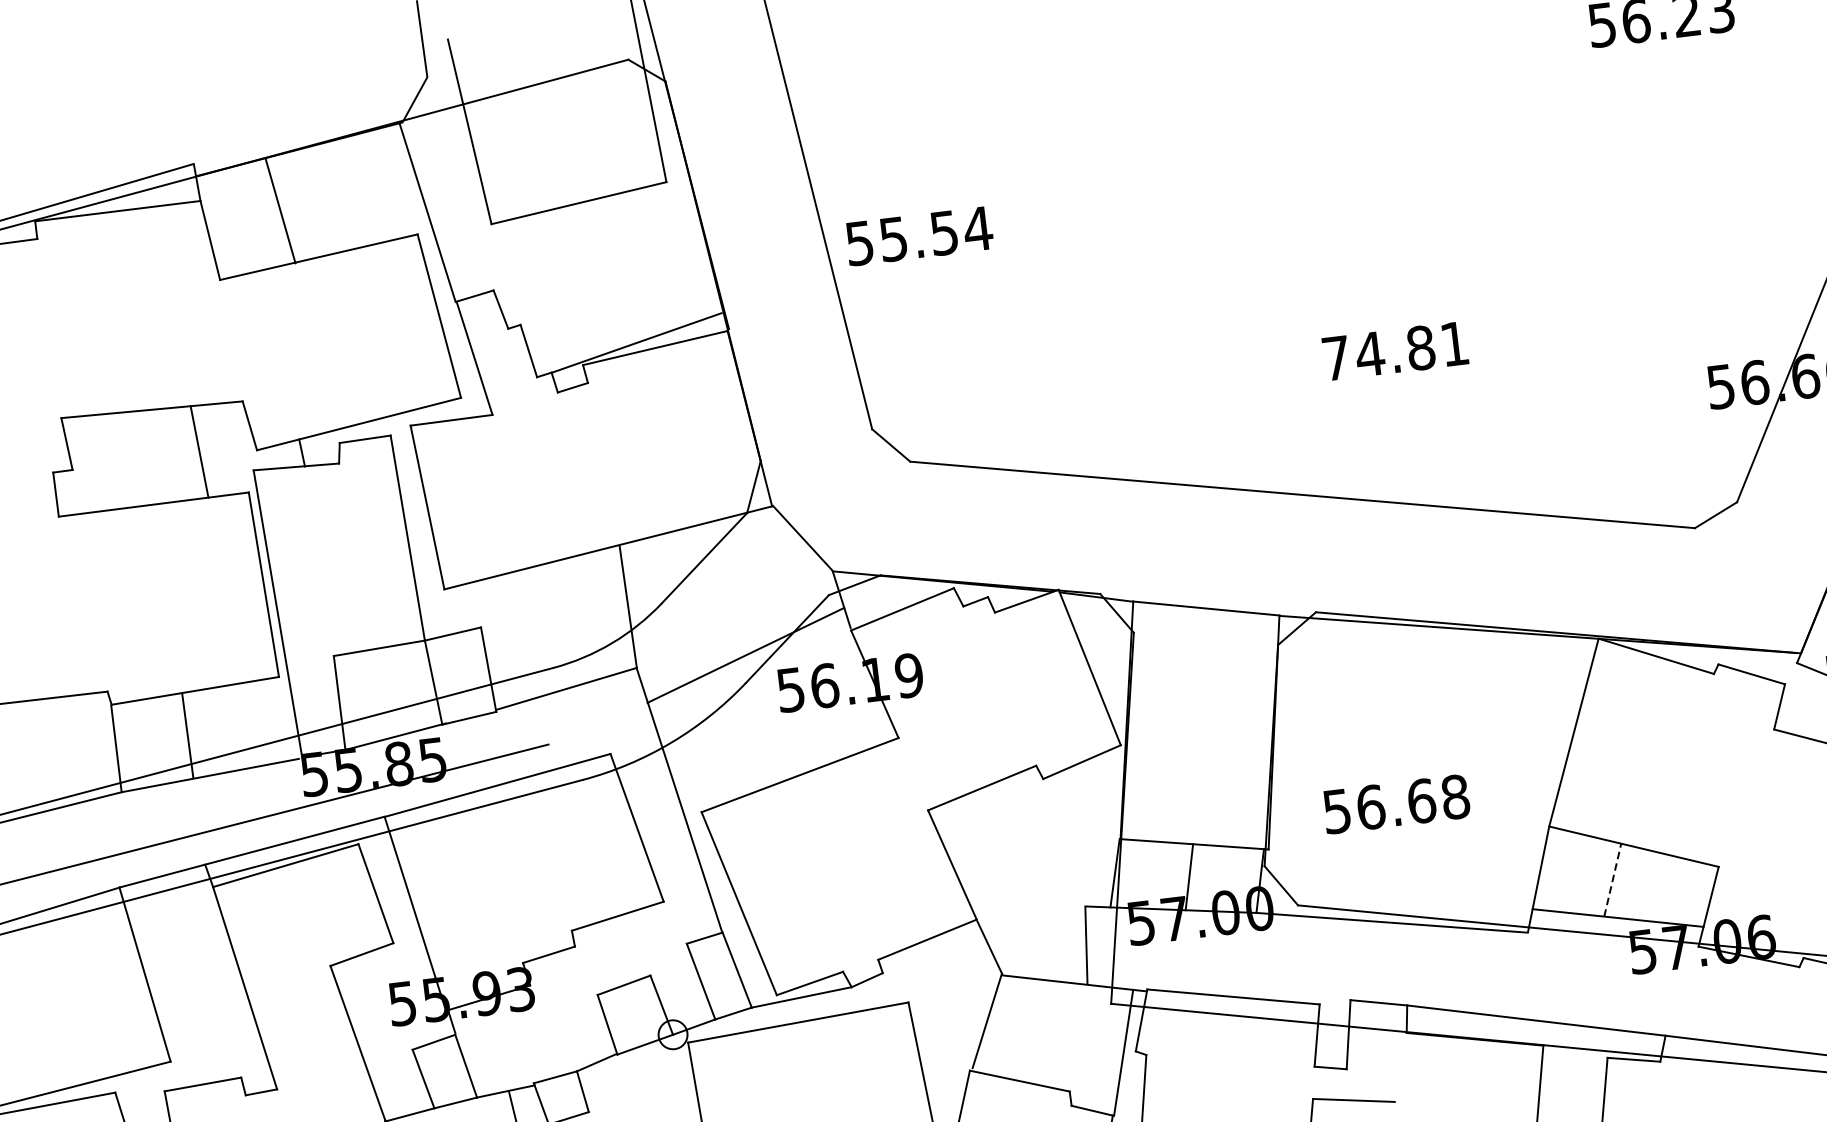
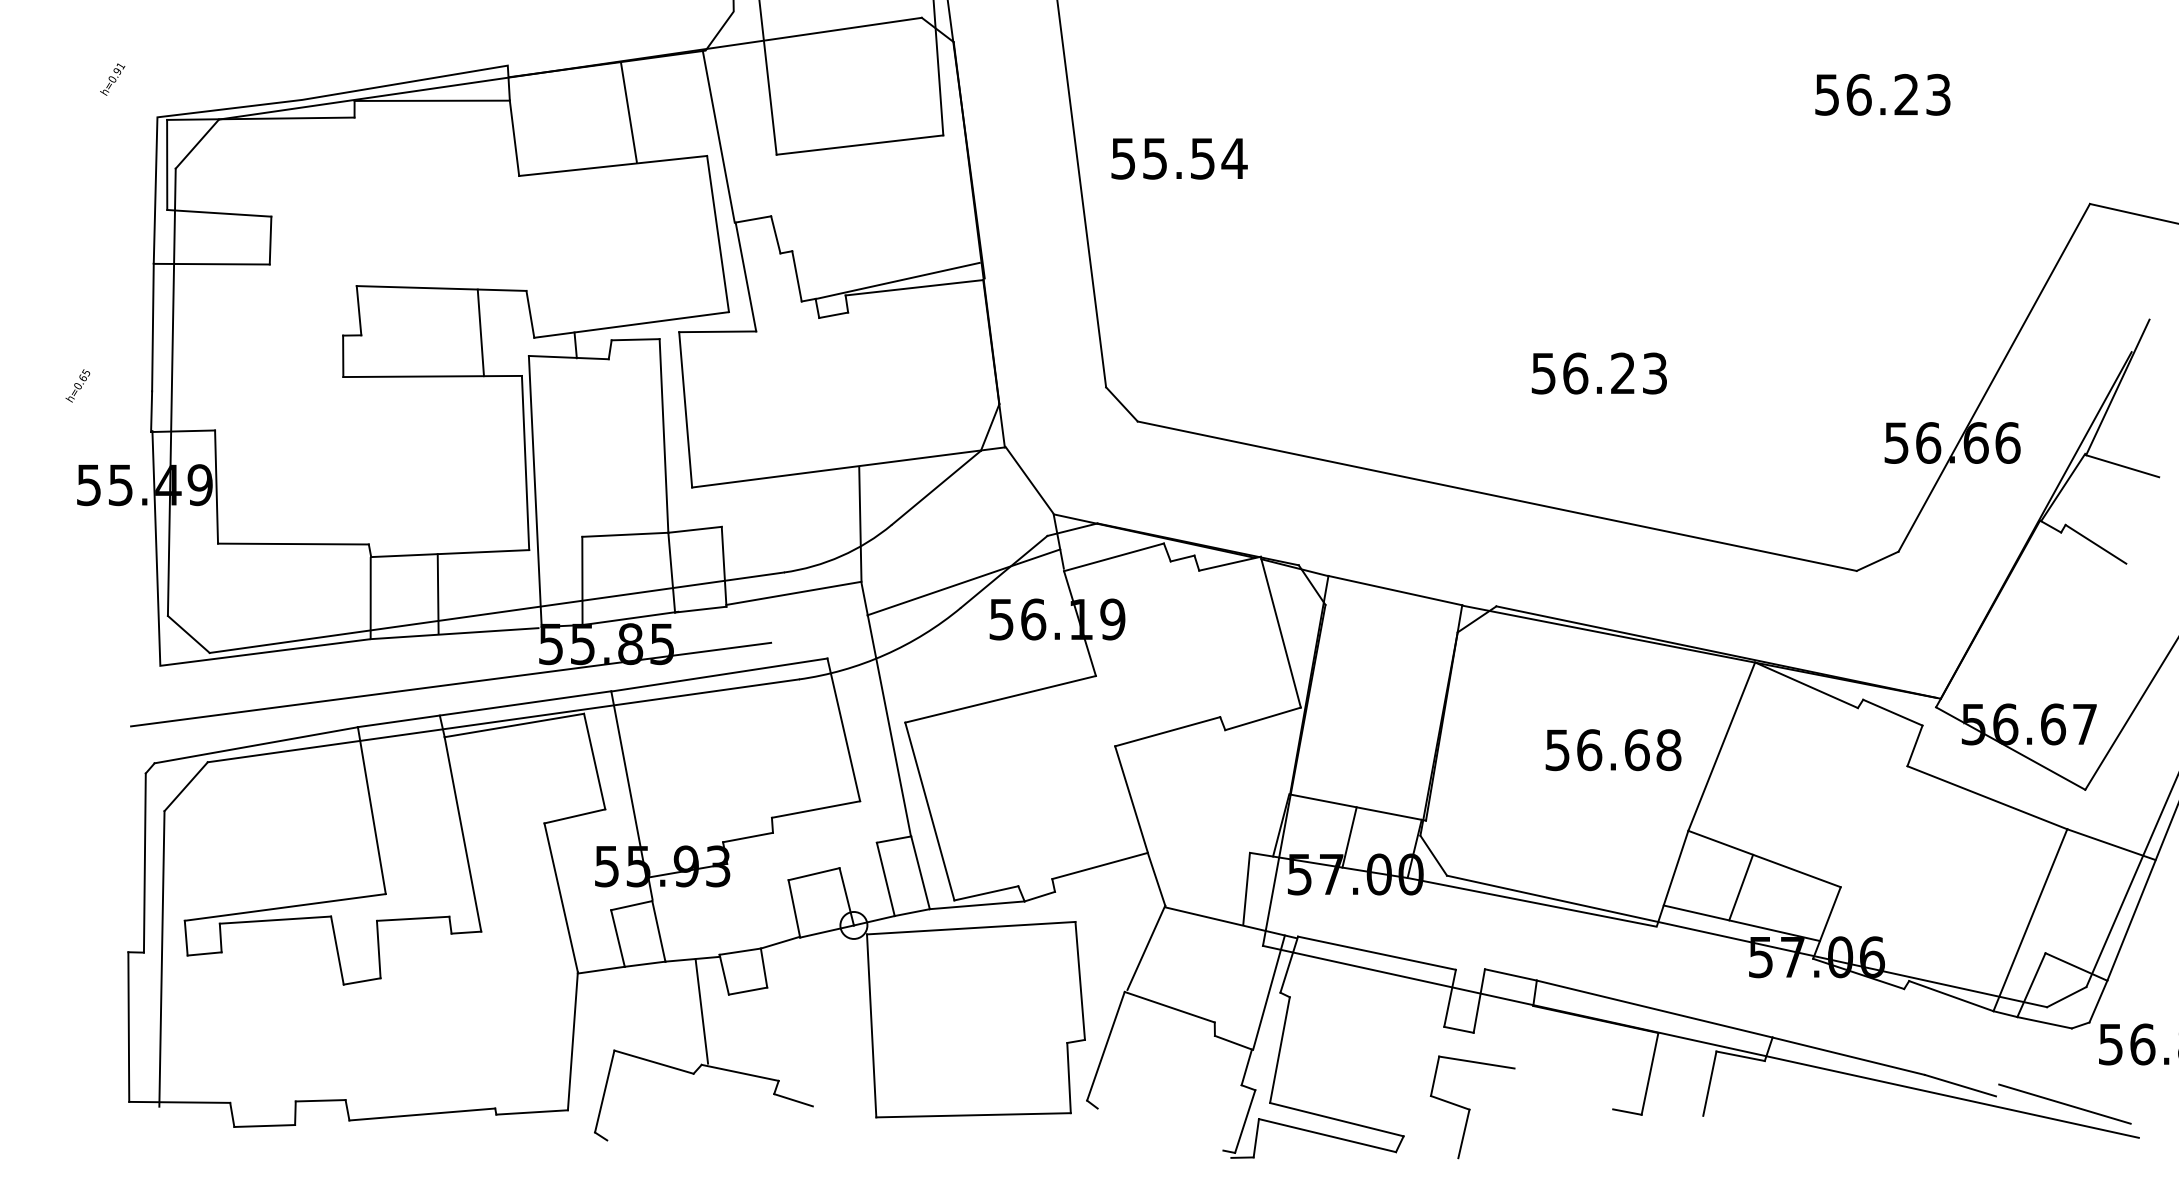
line: (280, 211) -> (628, 112), moved
text: (919, 235) -> (1179, 158), moved
text: (1394, 351) -> (1598, 373), 74.81 -> 56.23
text: (1396, 804) -> (1613, 750), moved
line: (1613, 880) -> (1741, 887), dashed -> solid

